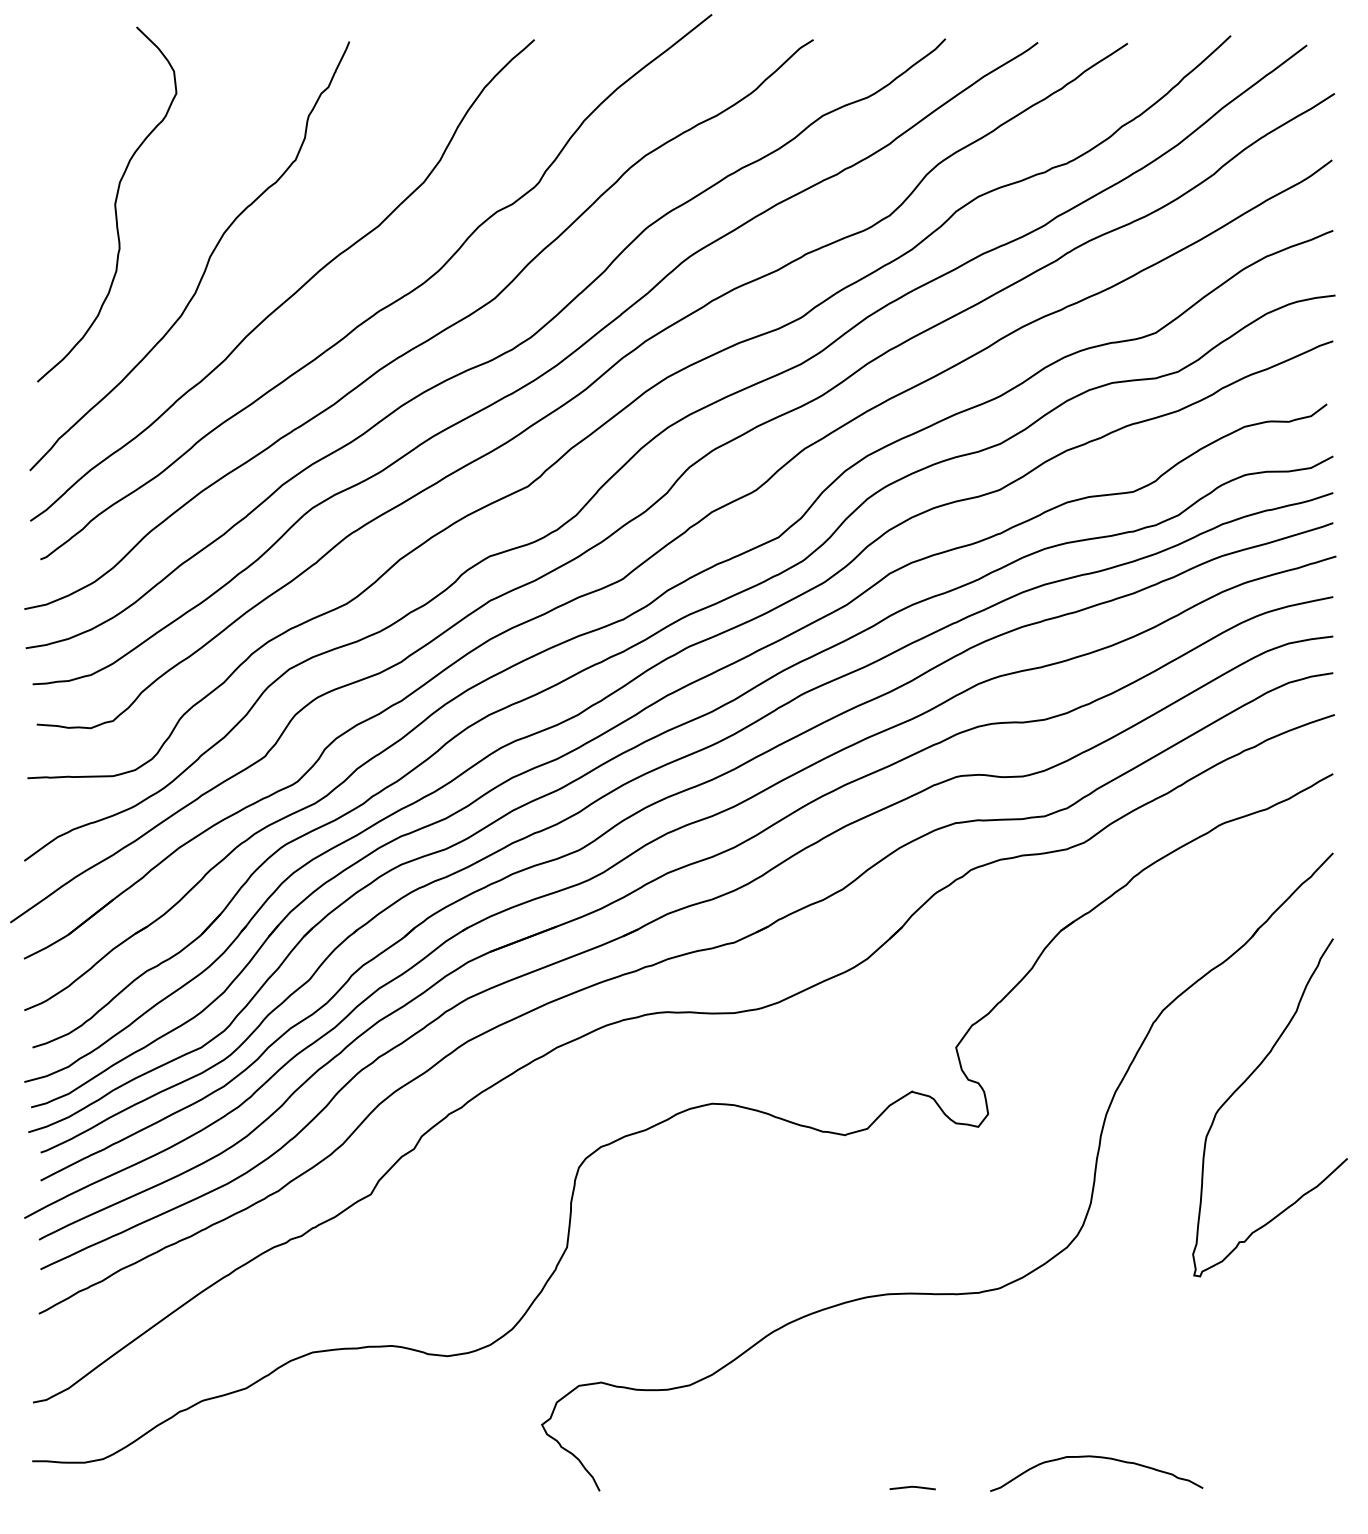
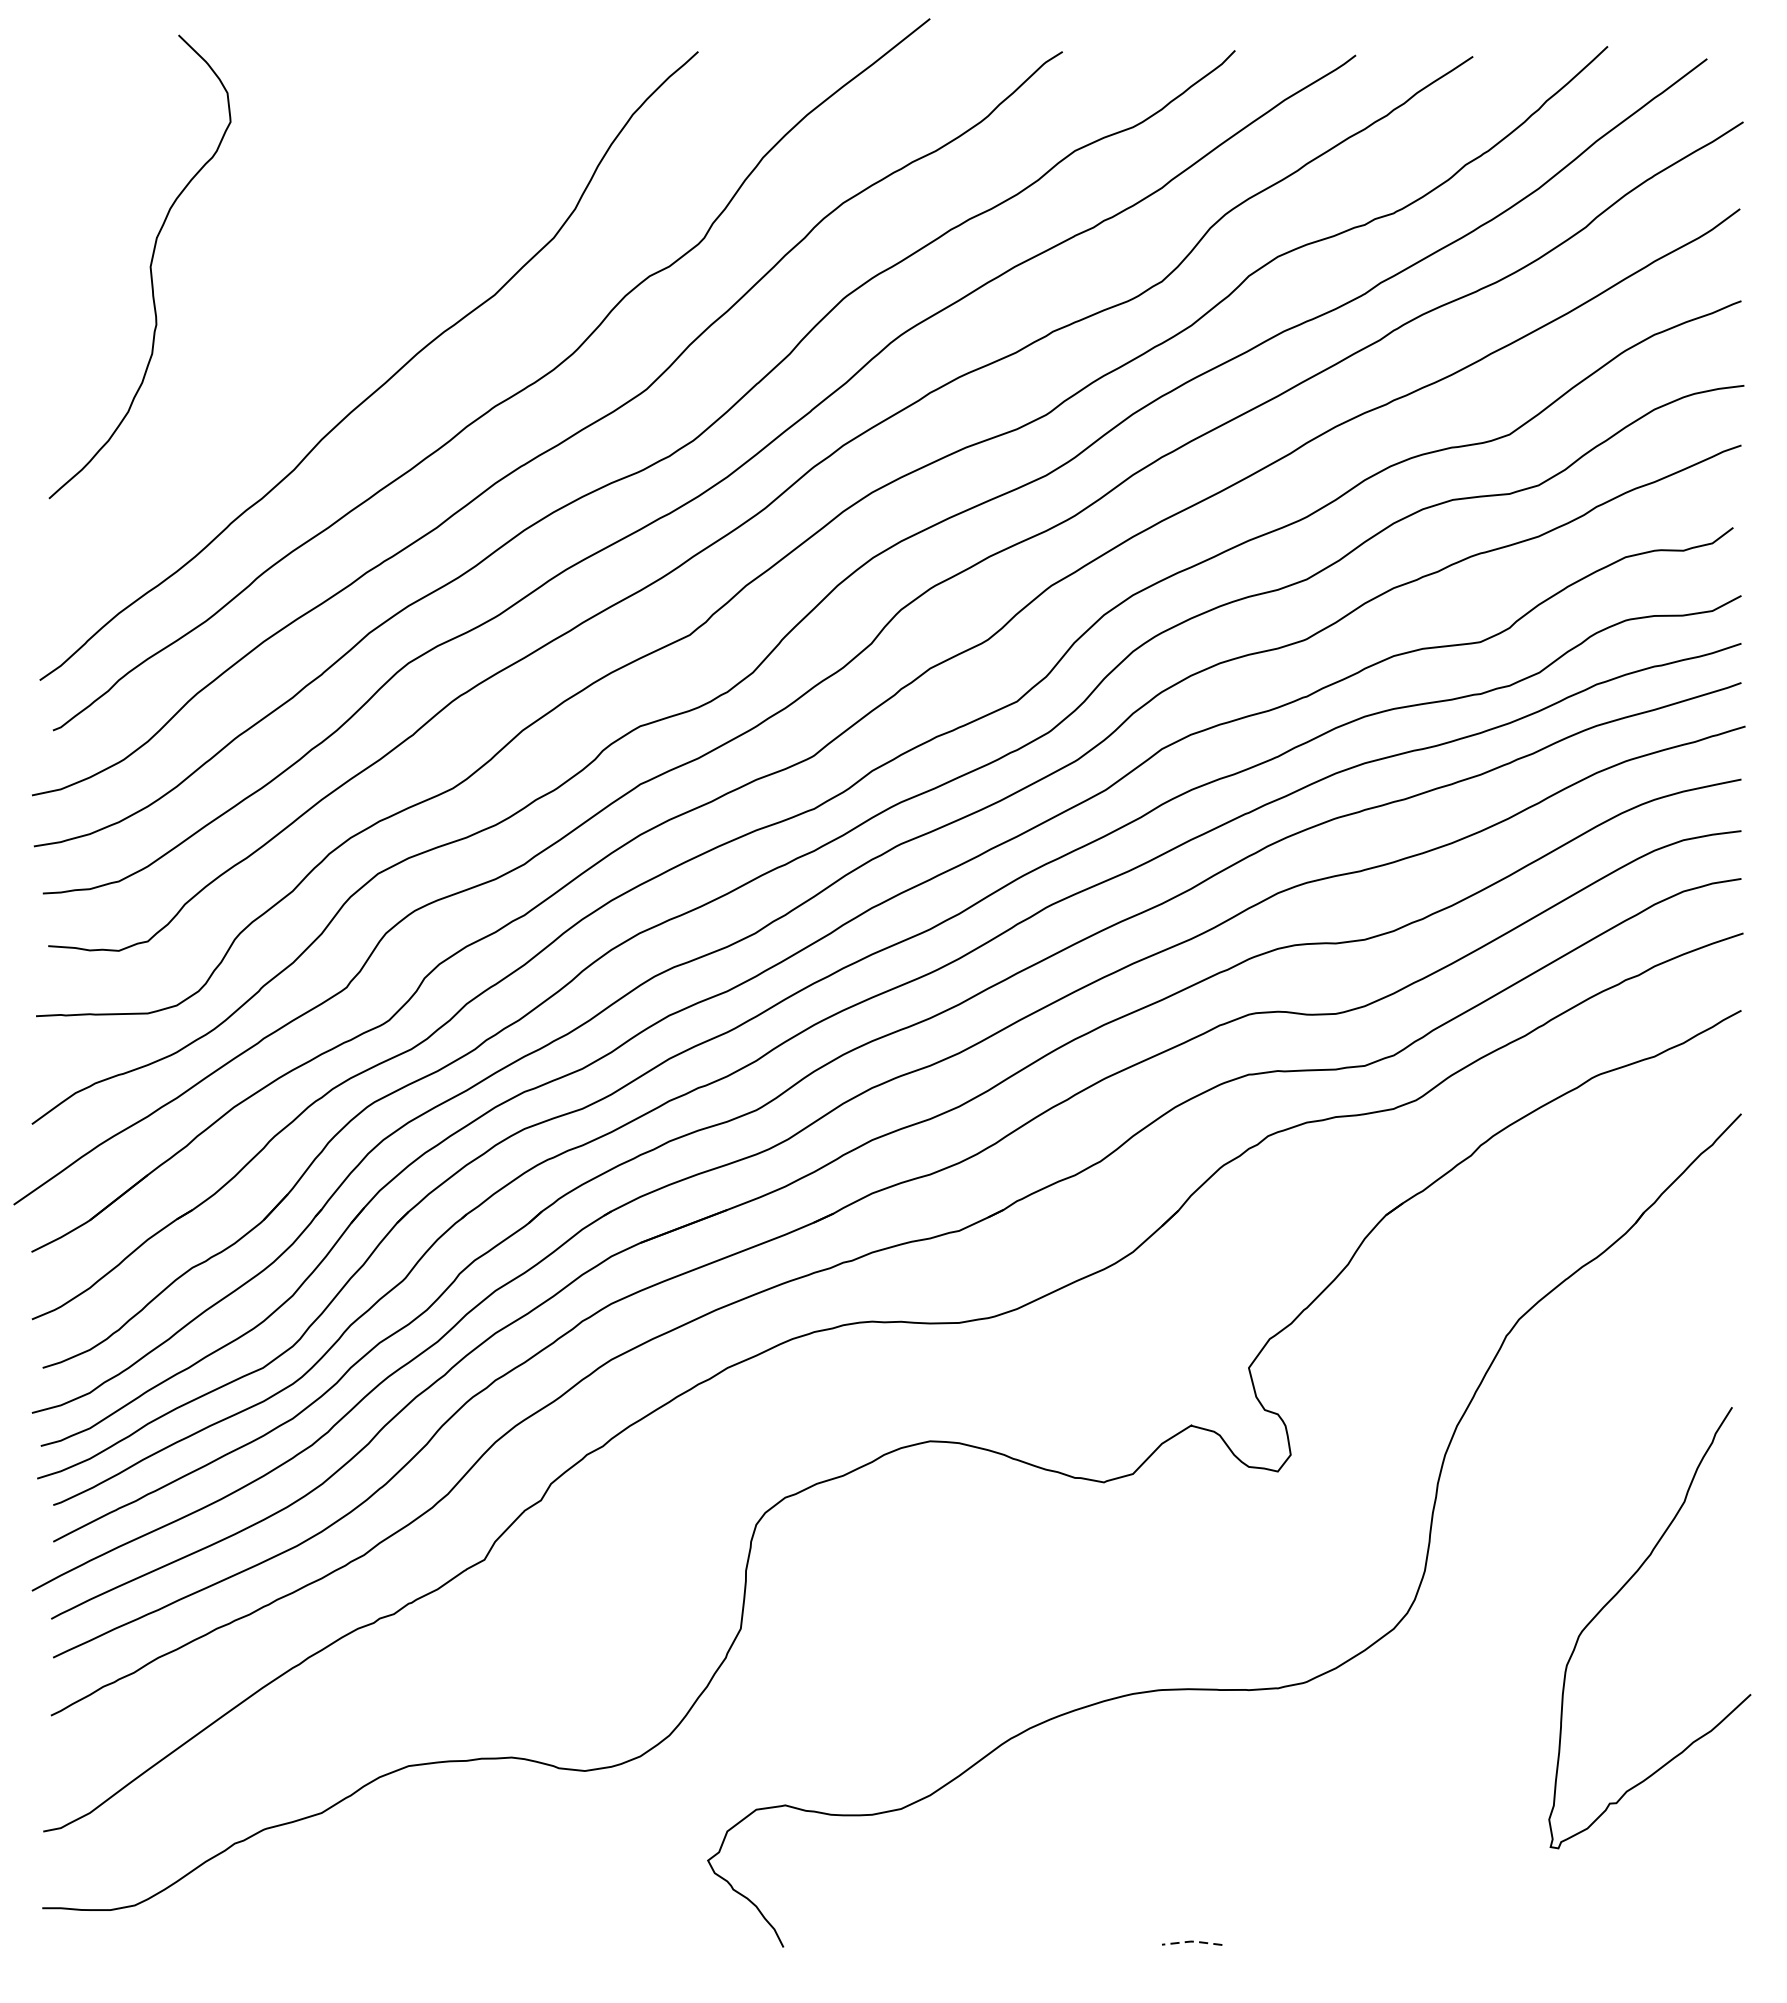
curve: (206, 263) -> (269, 343), removed
curve: (1245, 1082) -> (1617, 1595), moved
curve: (1100, 1458) -> (1437, 1904), removed
line: (912, 1486) -> (1191, 1941), solid -> dashed

